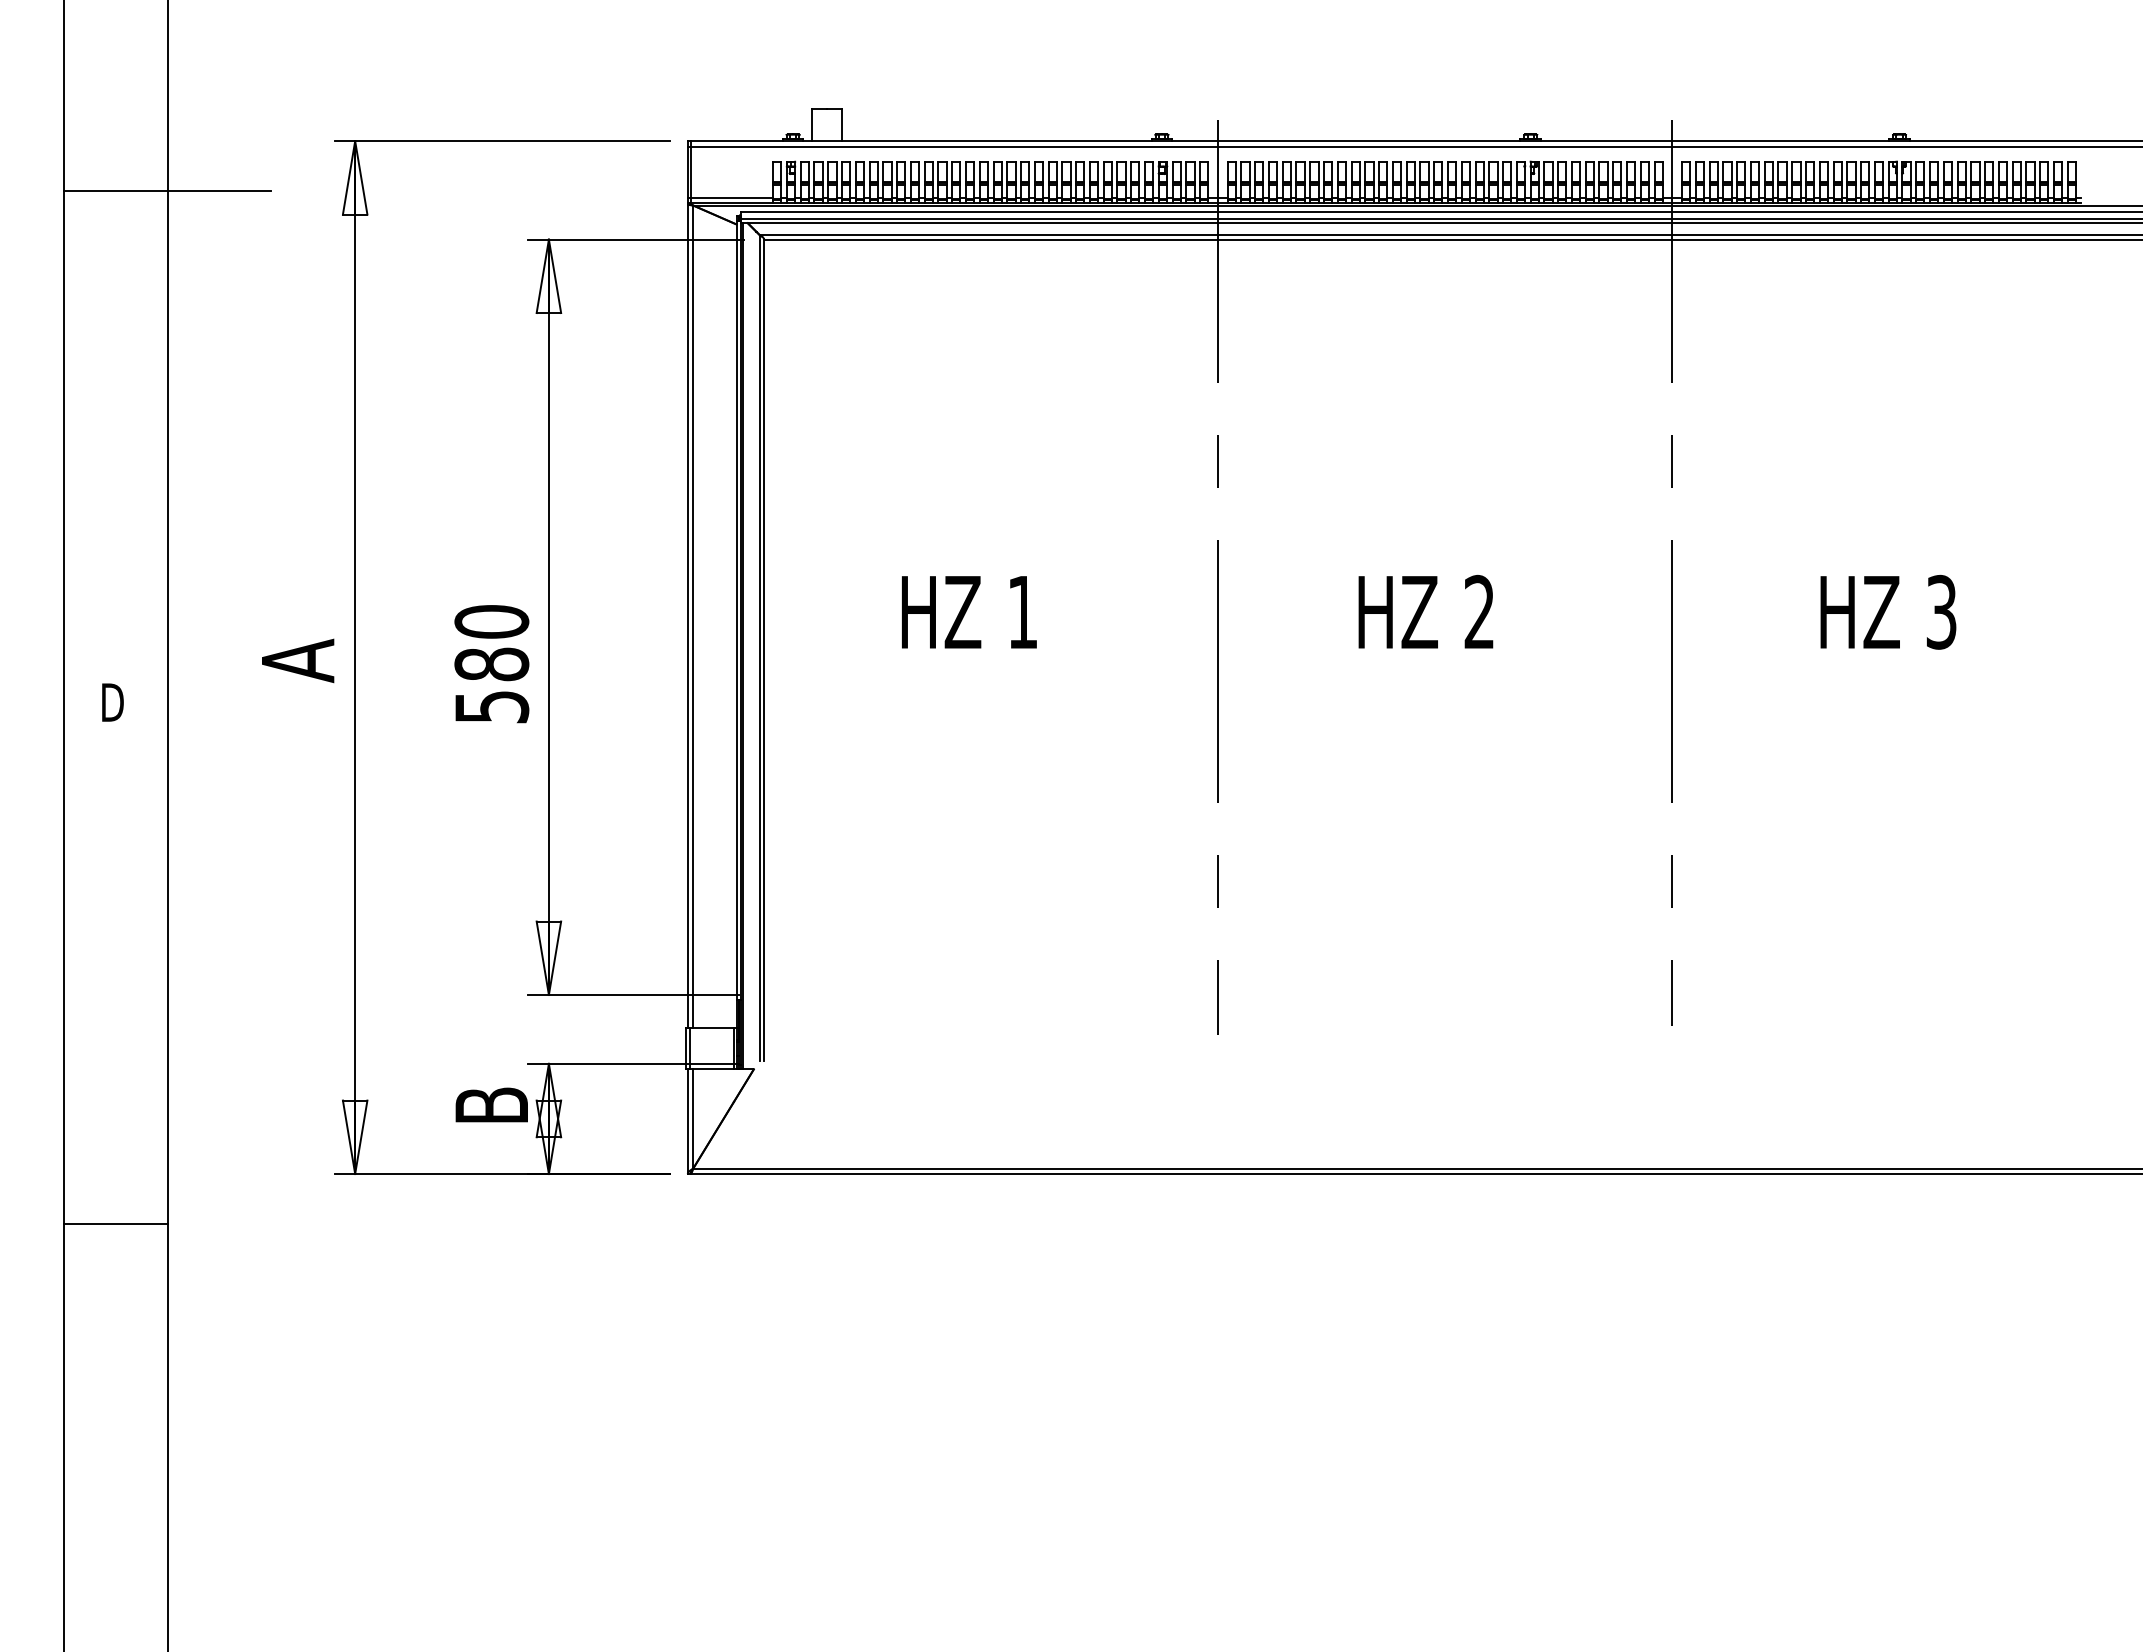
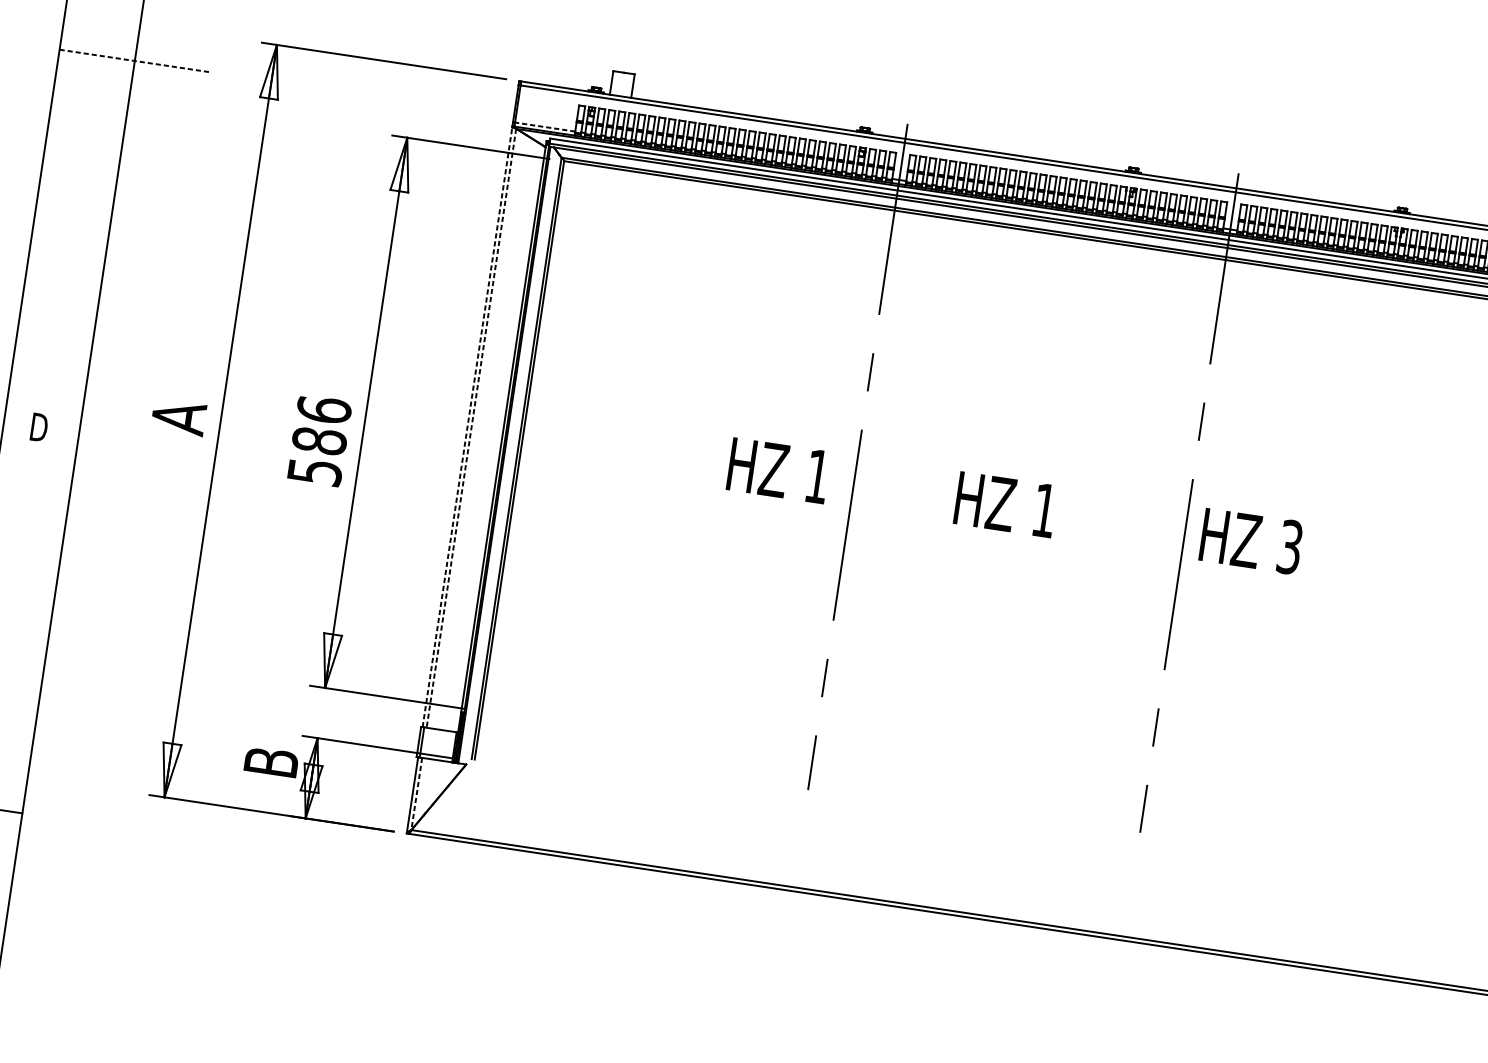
line: (168, 191) -> (135, 61), solid -> dashed
line: (731, 197) -> (544, 126), solid -> dashed
text: (1478, 611) -> (1043, 509), 2 -> 1
text: (1888, 611) -> (1251, 540), moved
text: (969, 612) -> (778, 470), moved
line: (687, 616) -> (467, 427), solid -> dashed
line: (693, 617) -> (471, 428), solid -> dashed
text: (491, 621) -> (323, 409), 580 -> 586
line: (693, 1118) -> (416, 793), solid -> dashed

